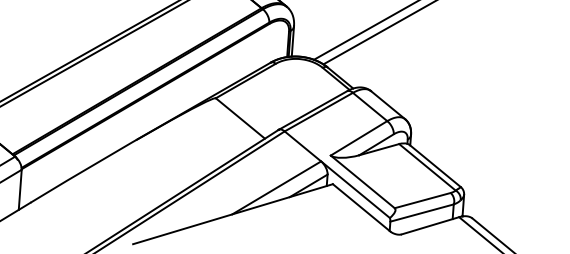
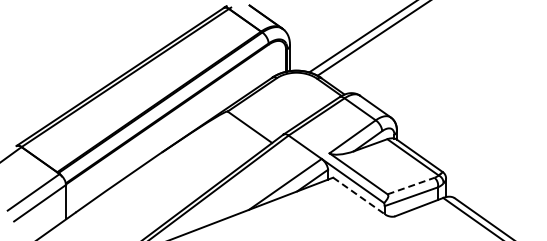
line: (423, 201) -> (411, 186), solid -> dashed
line: (361, 208) -> (359, 196), solid -> dashed

